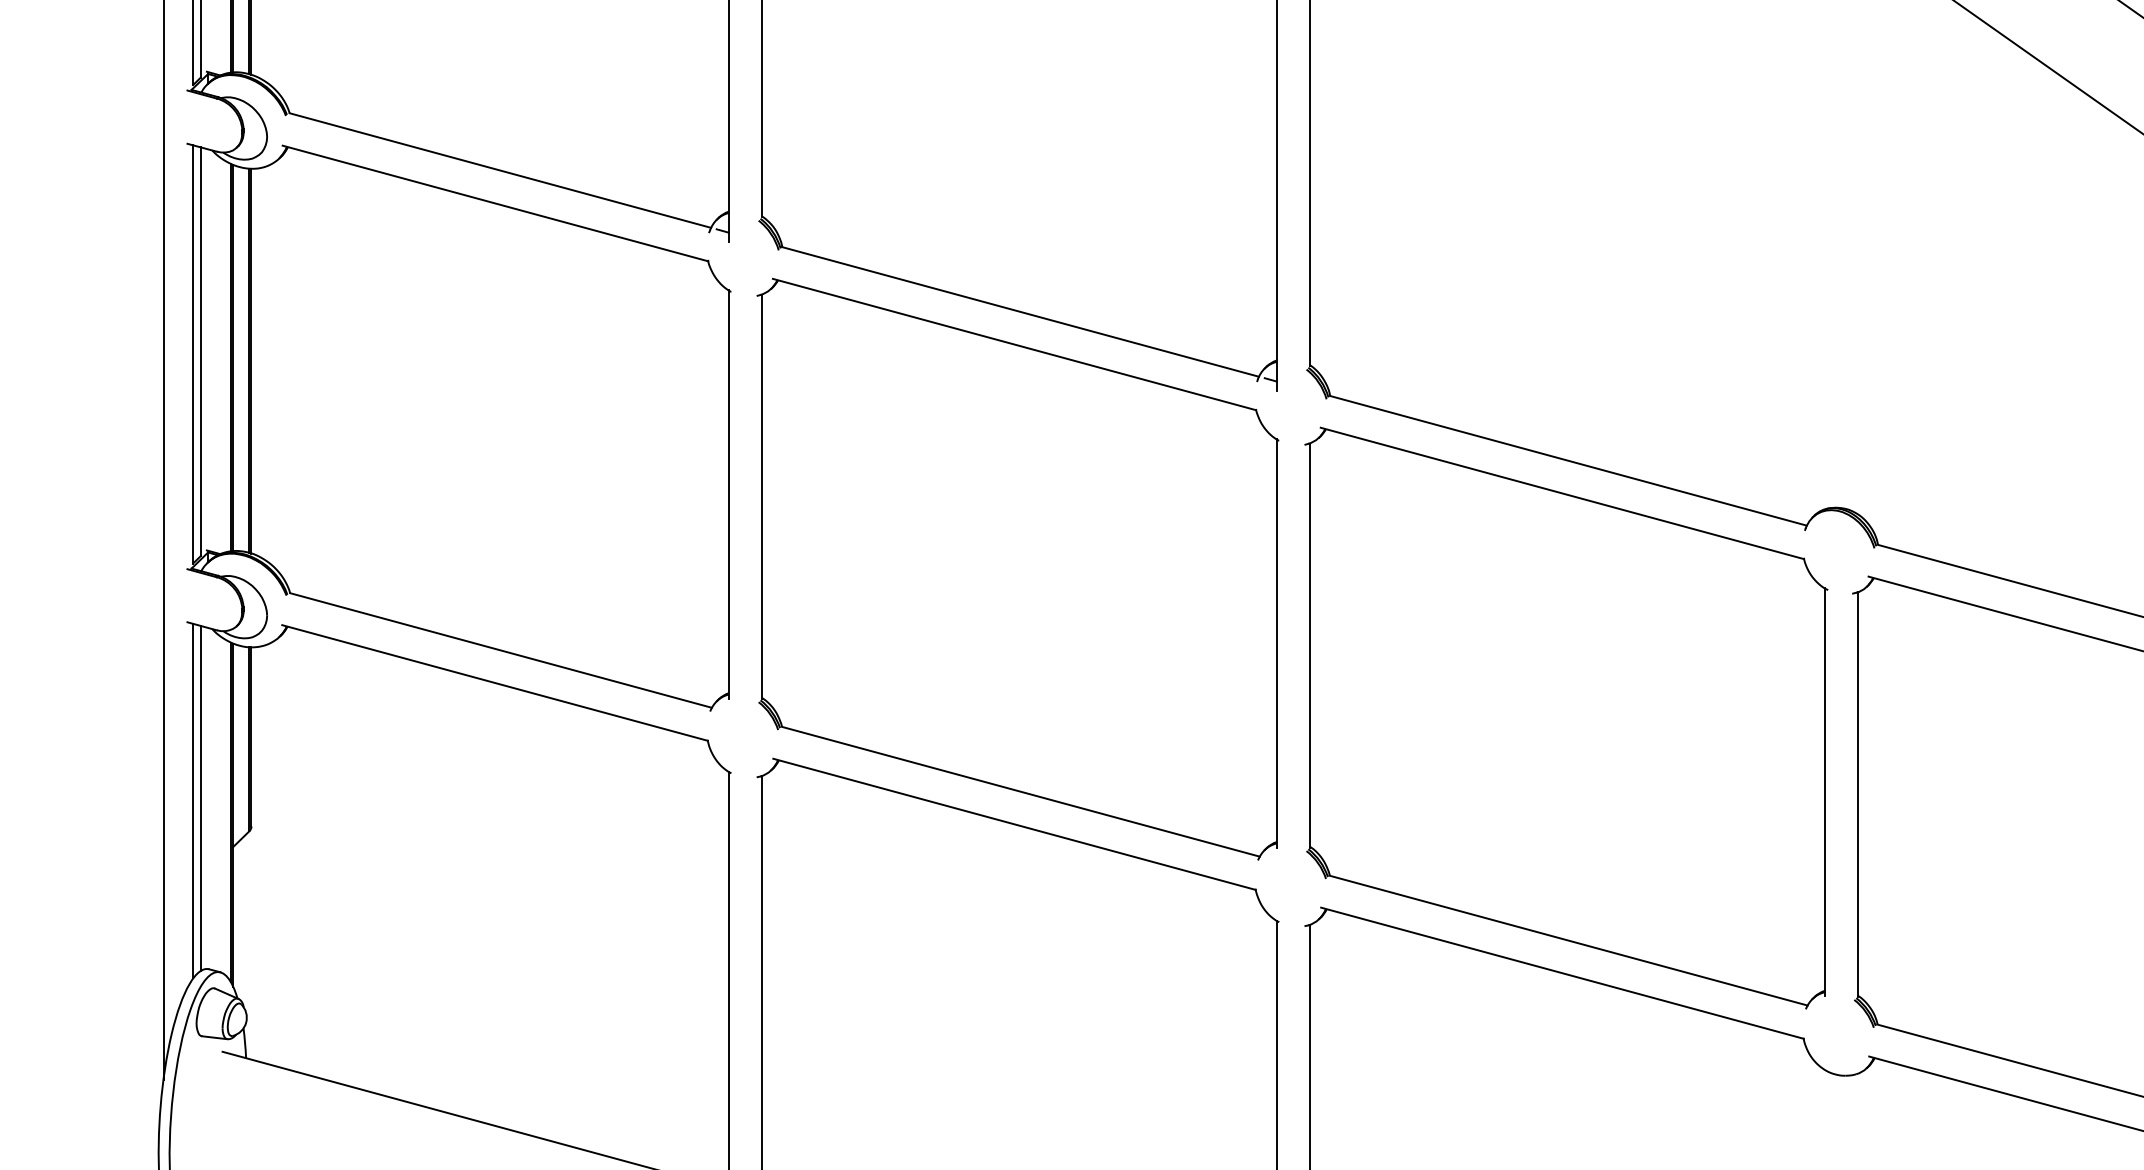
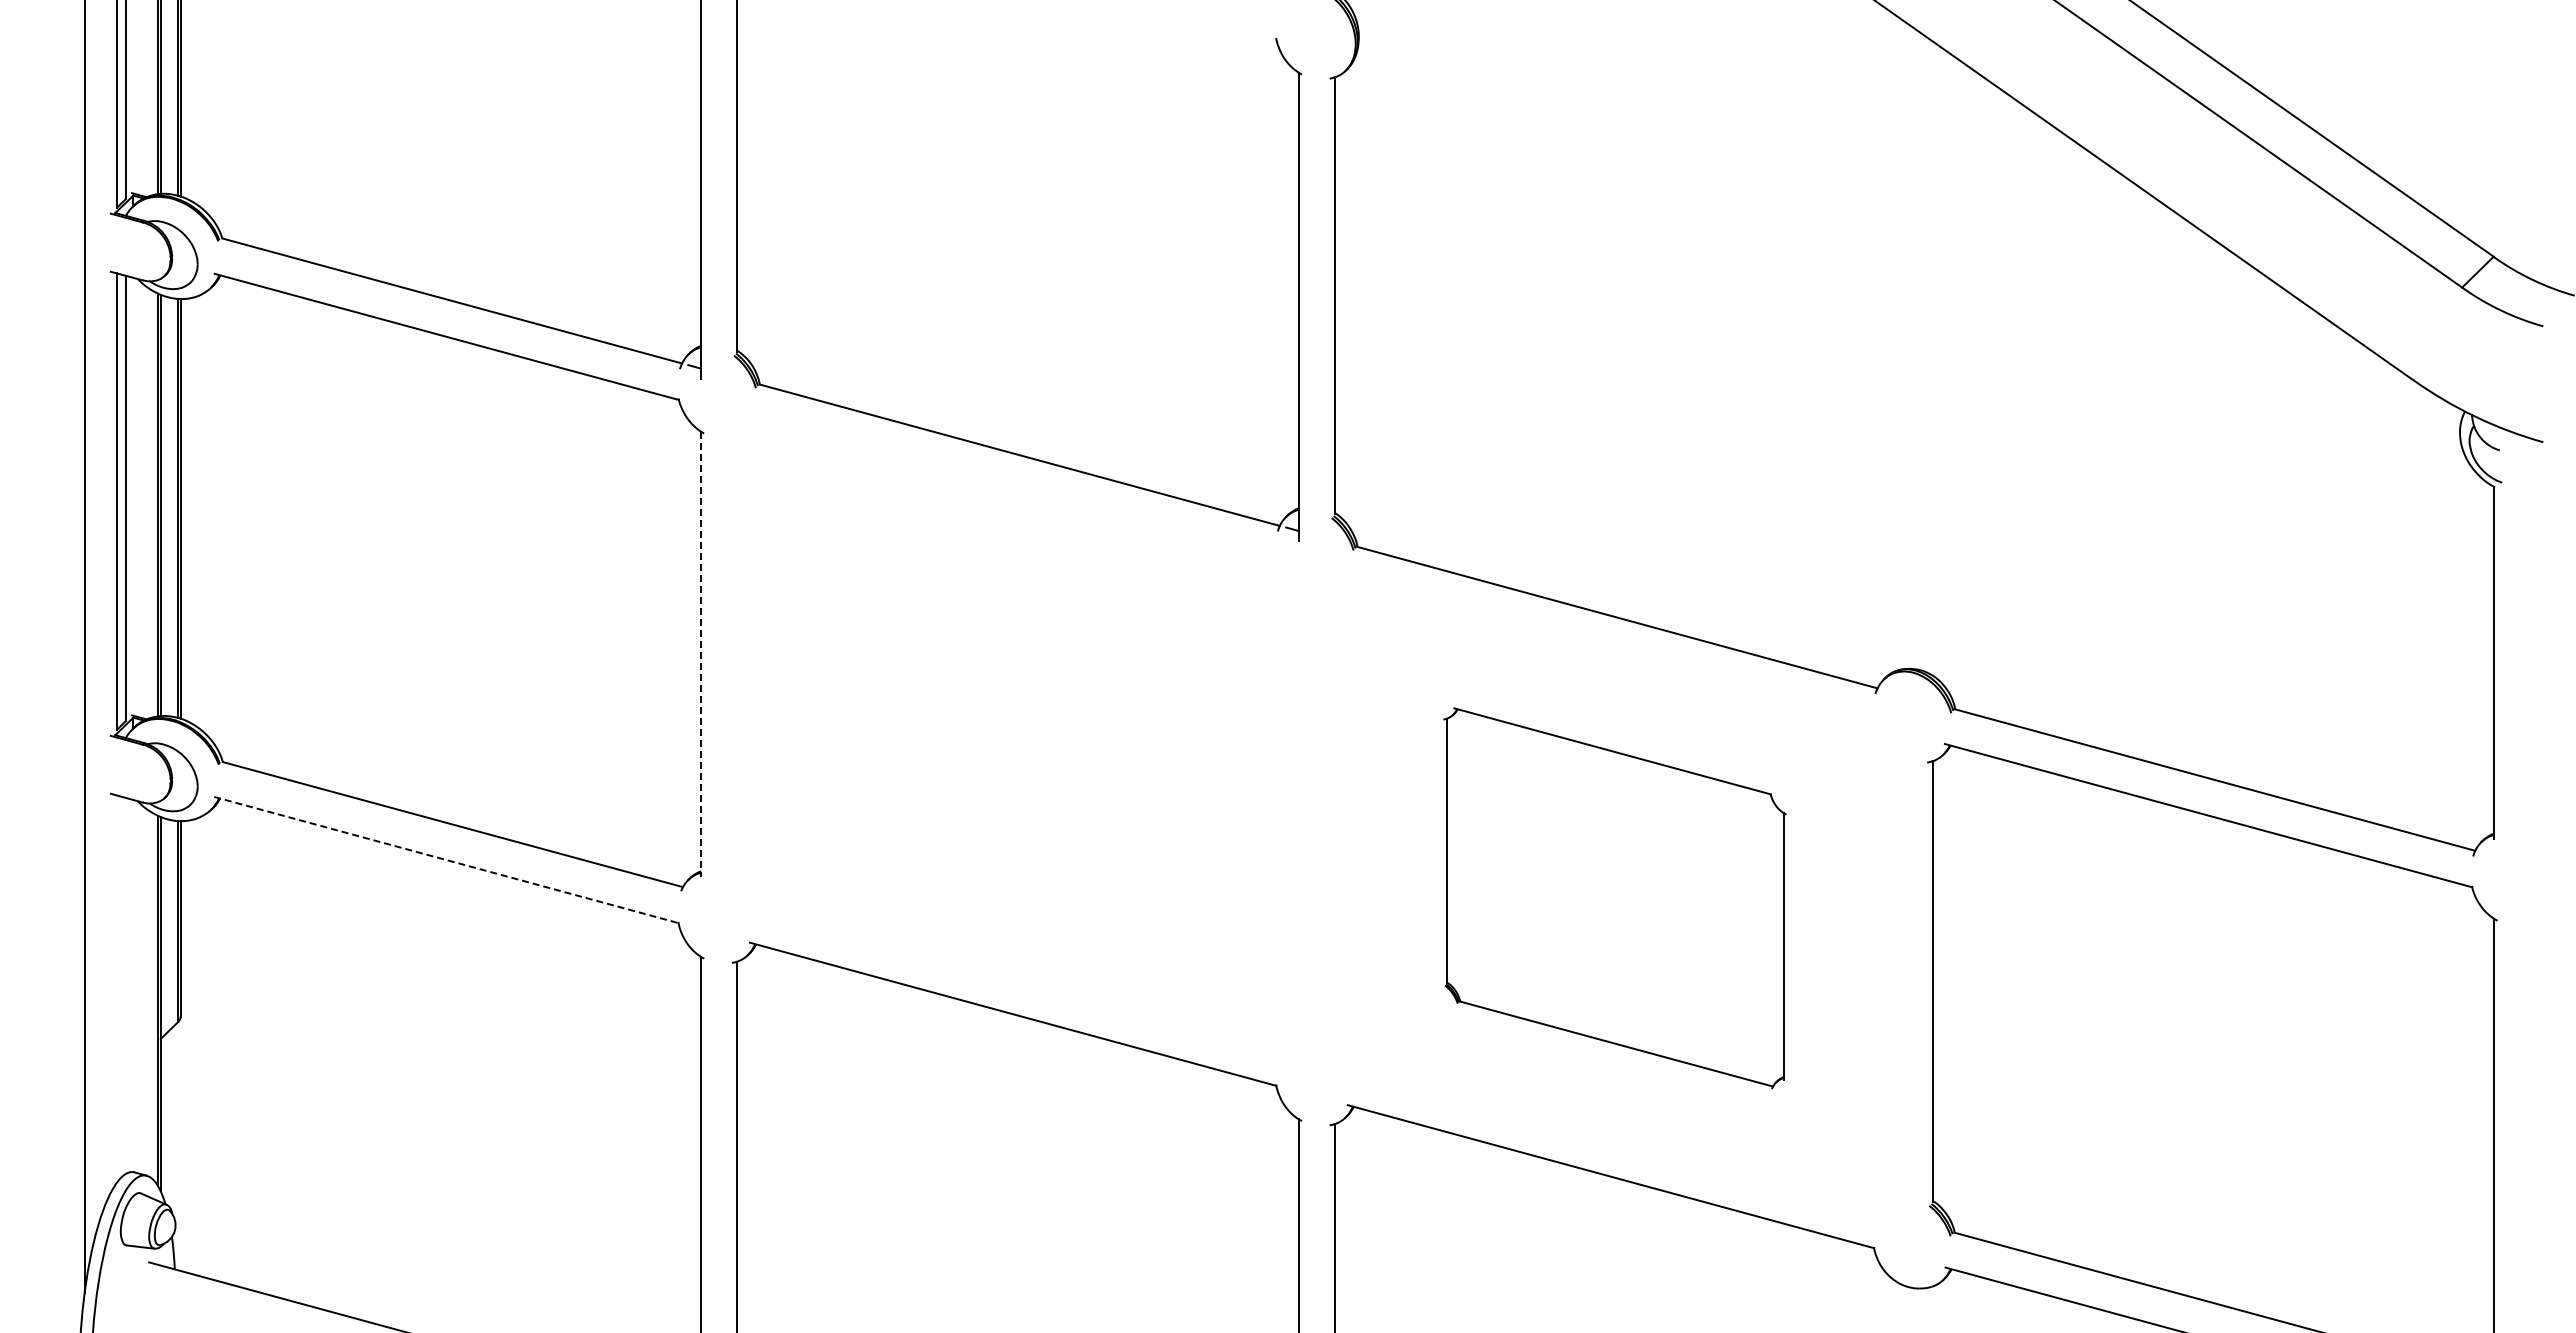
line: (728, 494) -> (701, 654), solid -> dashed
part: (1017, 568) -> (1016, 735), removed
line: (495, 683) -> (446, 860), solid -> dashed
part: (1565, 718) -> (1614, 898), size x0.6
line: (200, 797) -> (125, 985), removed
line: (193, 800) -> (117, 988), removed

